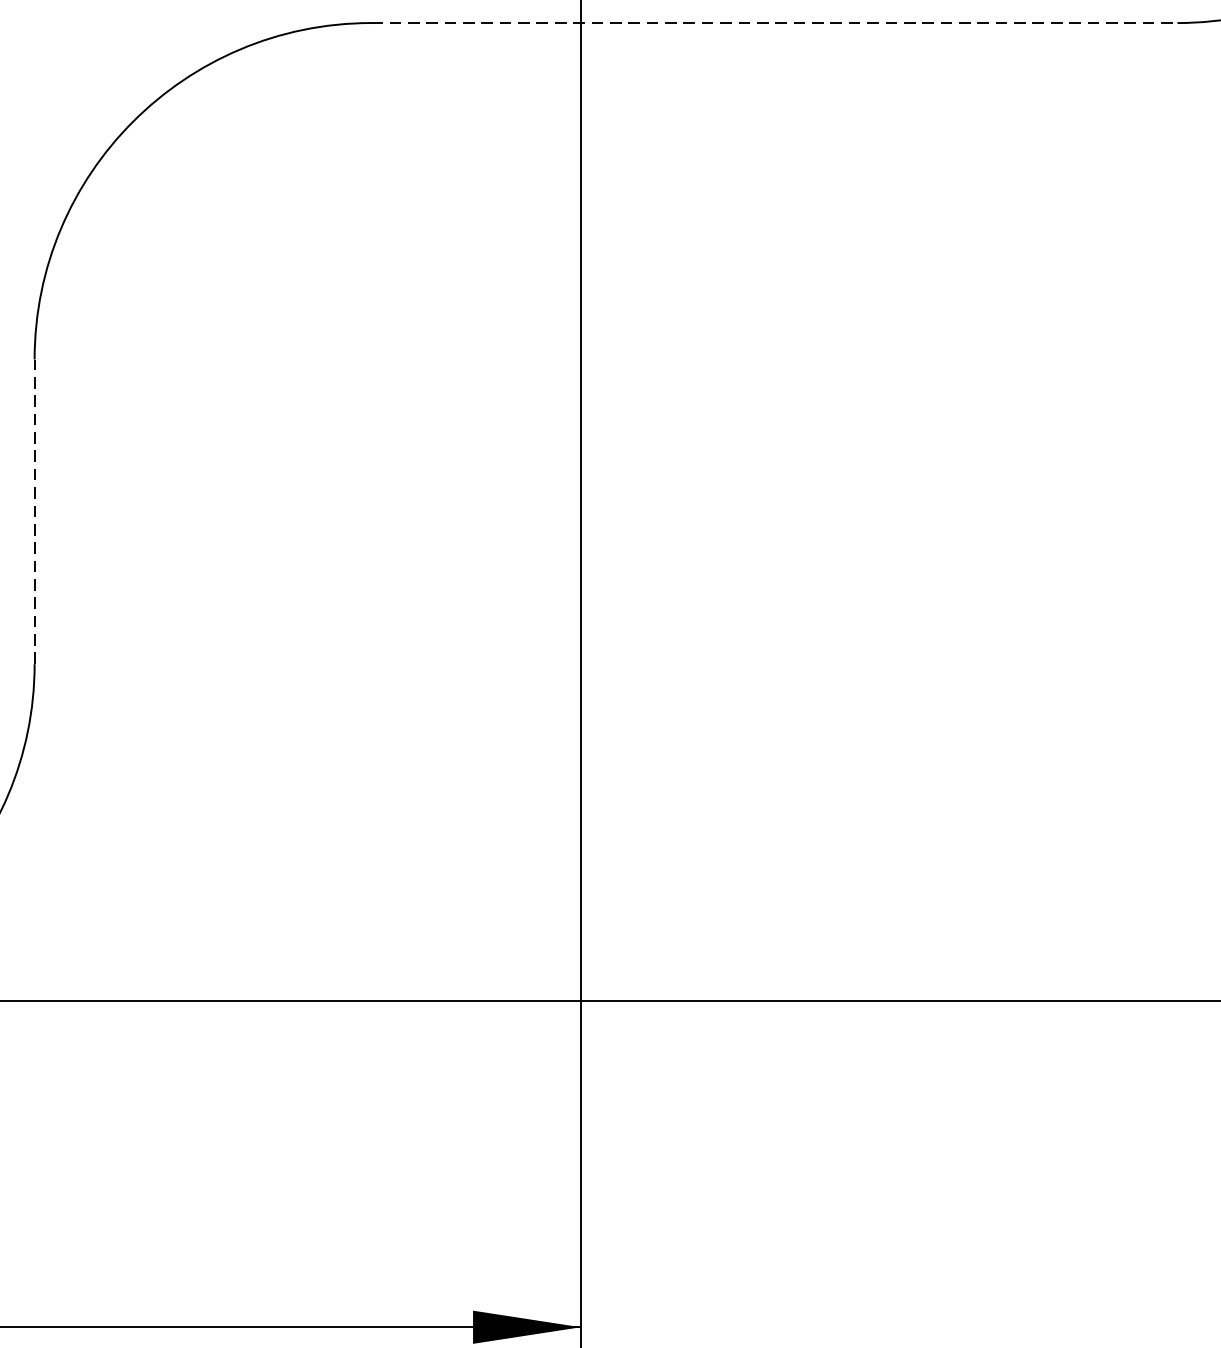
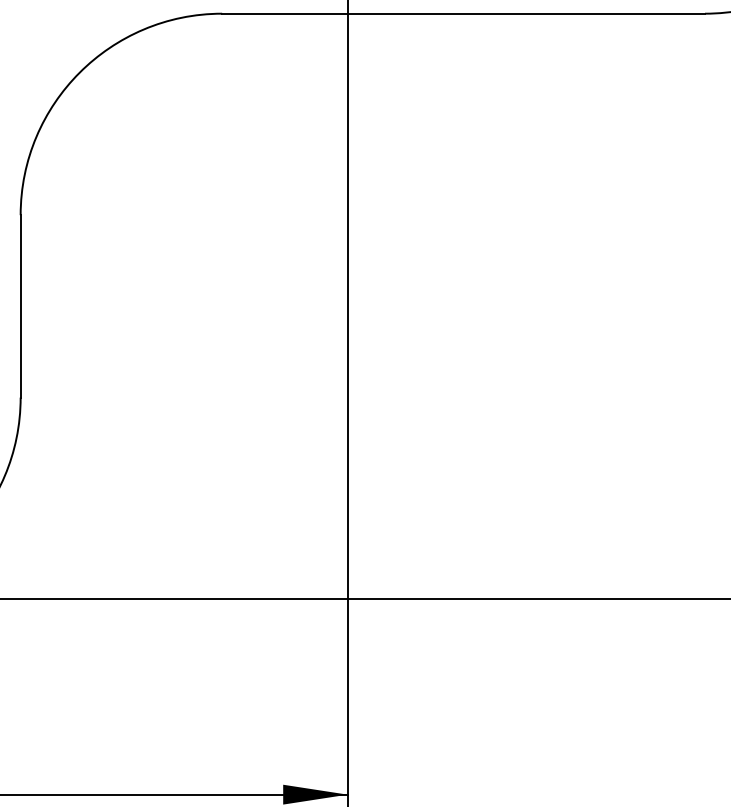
line: (775, 22) -> (464, 13), dashed -> solid
line: (34, 510) -> (20, 305), dashed -> solid

